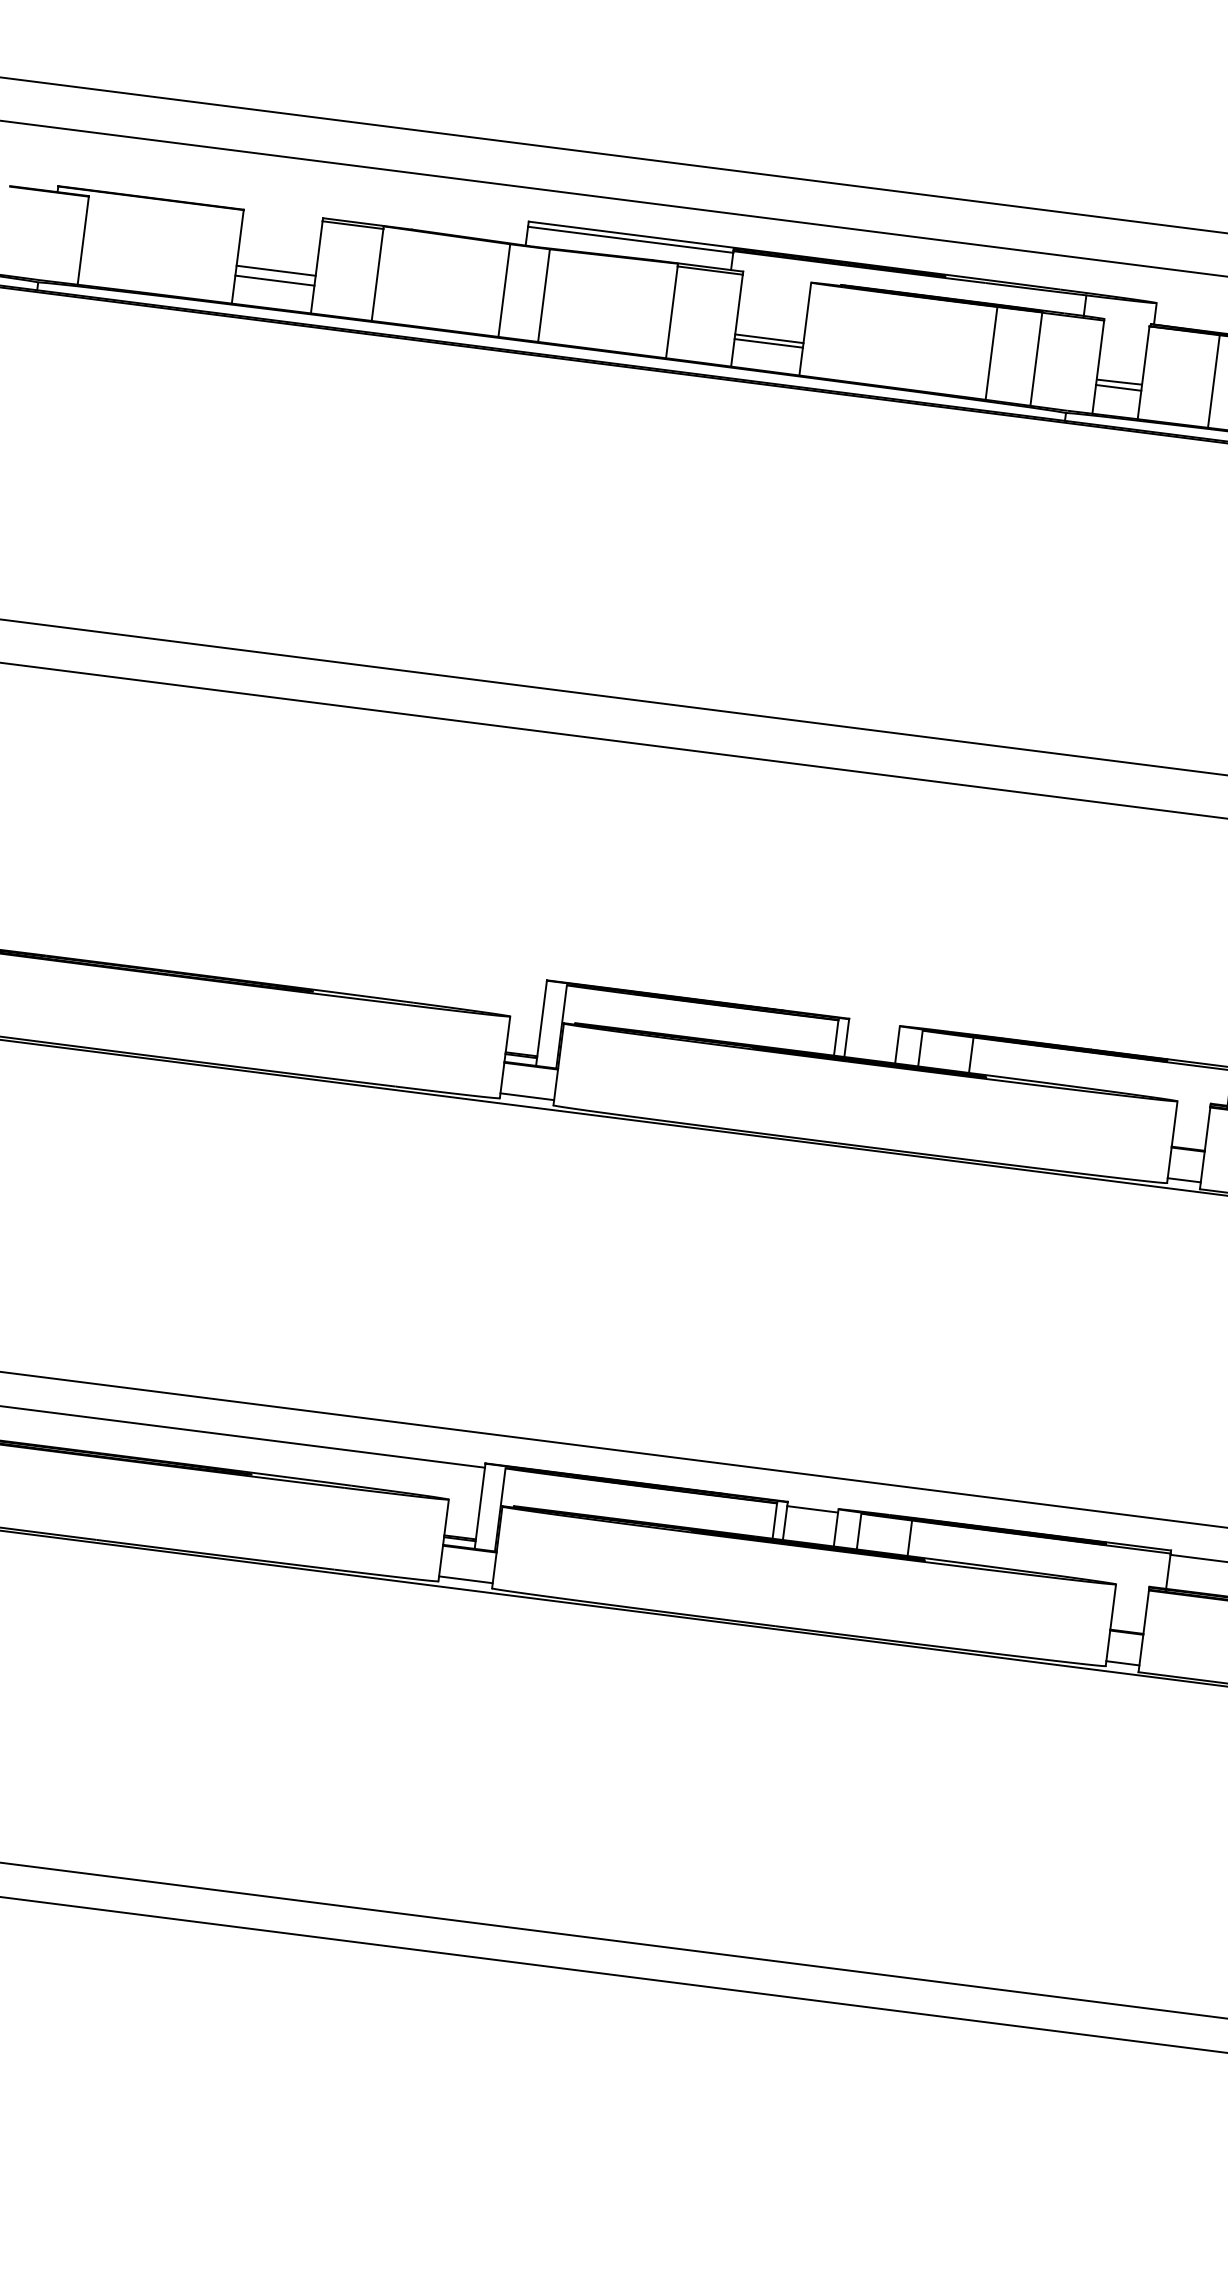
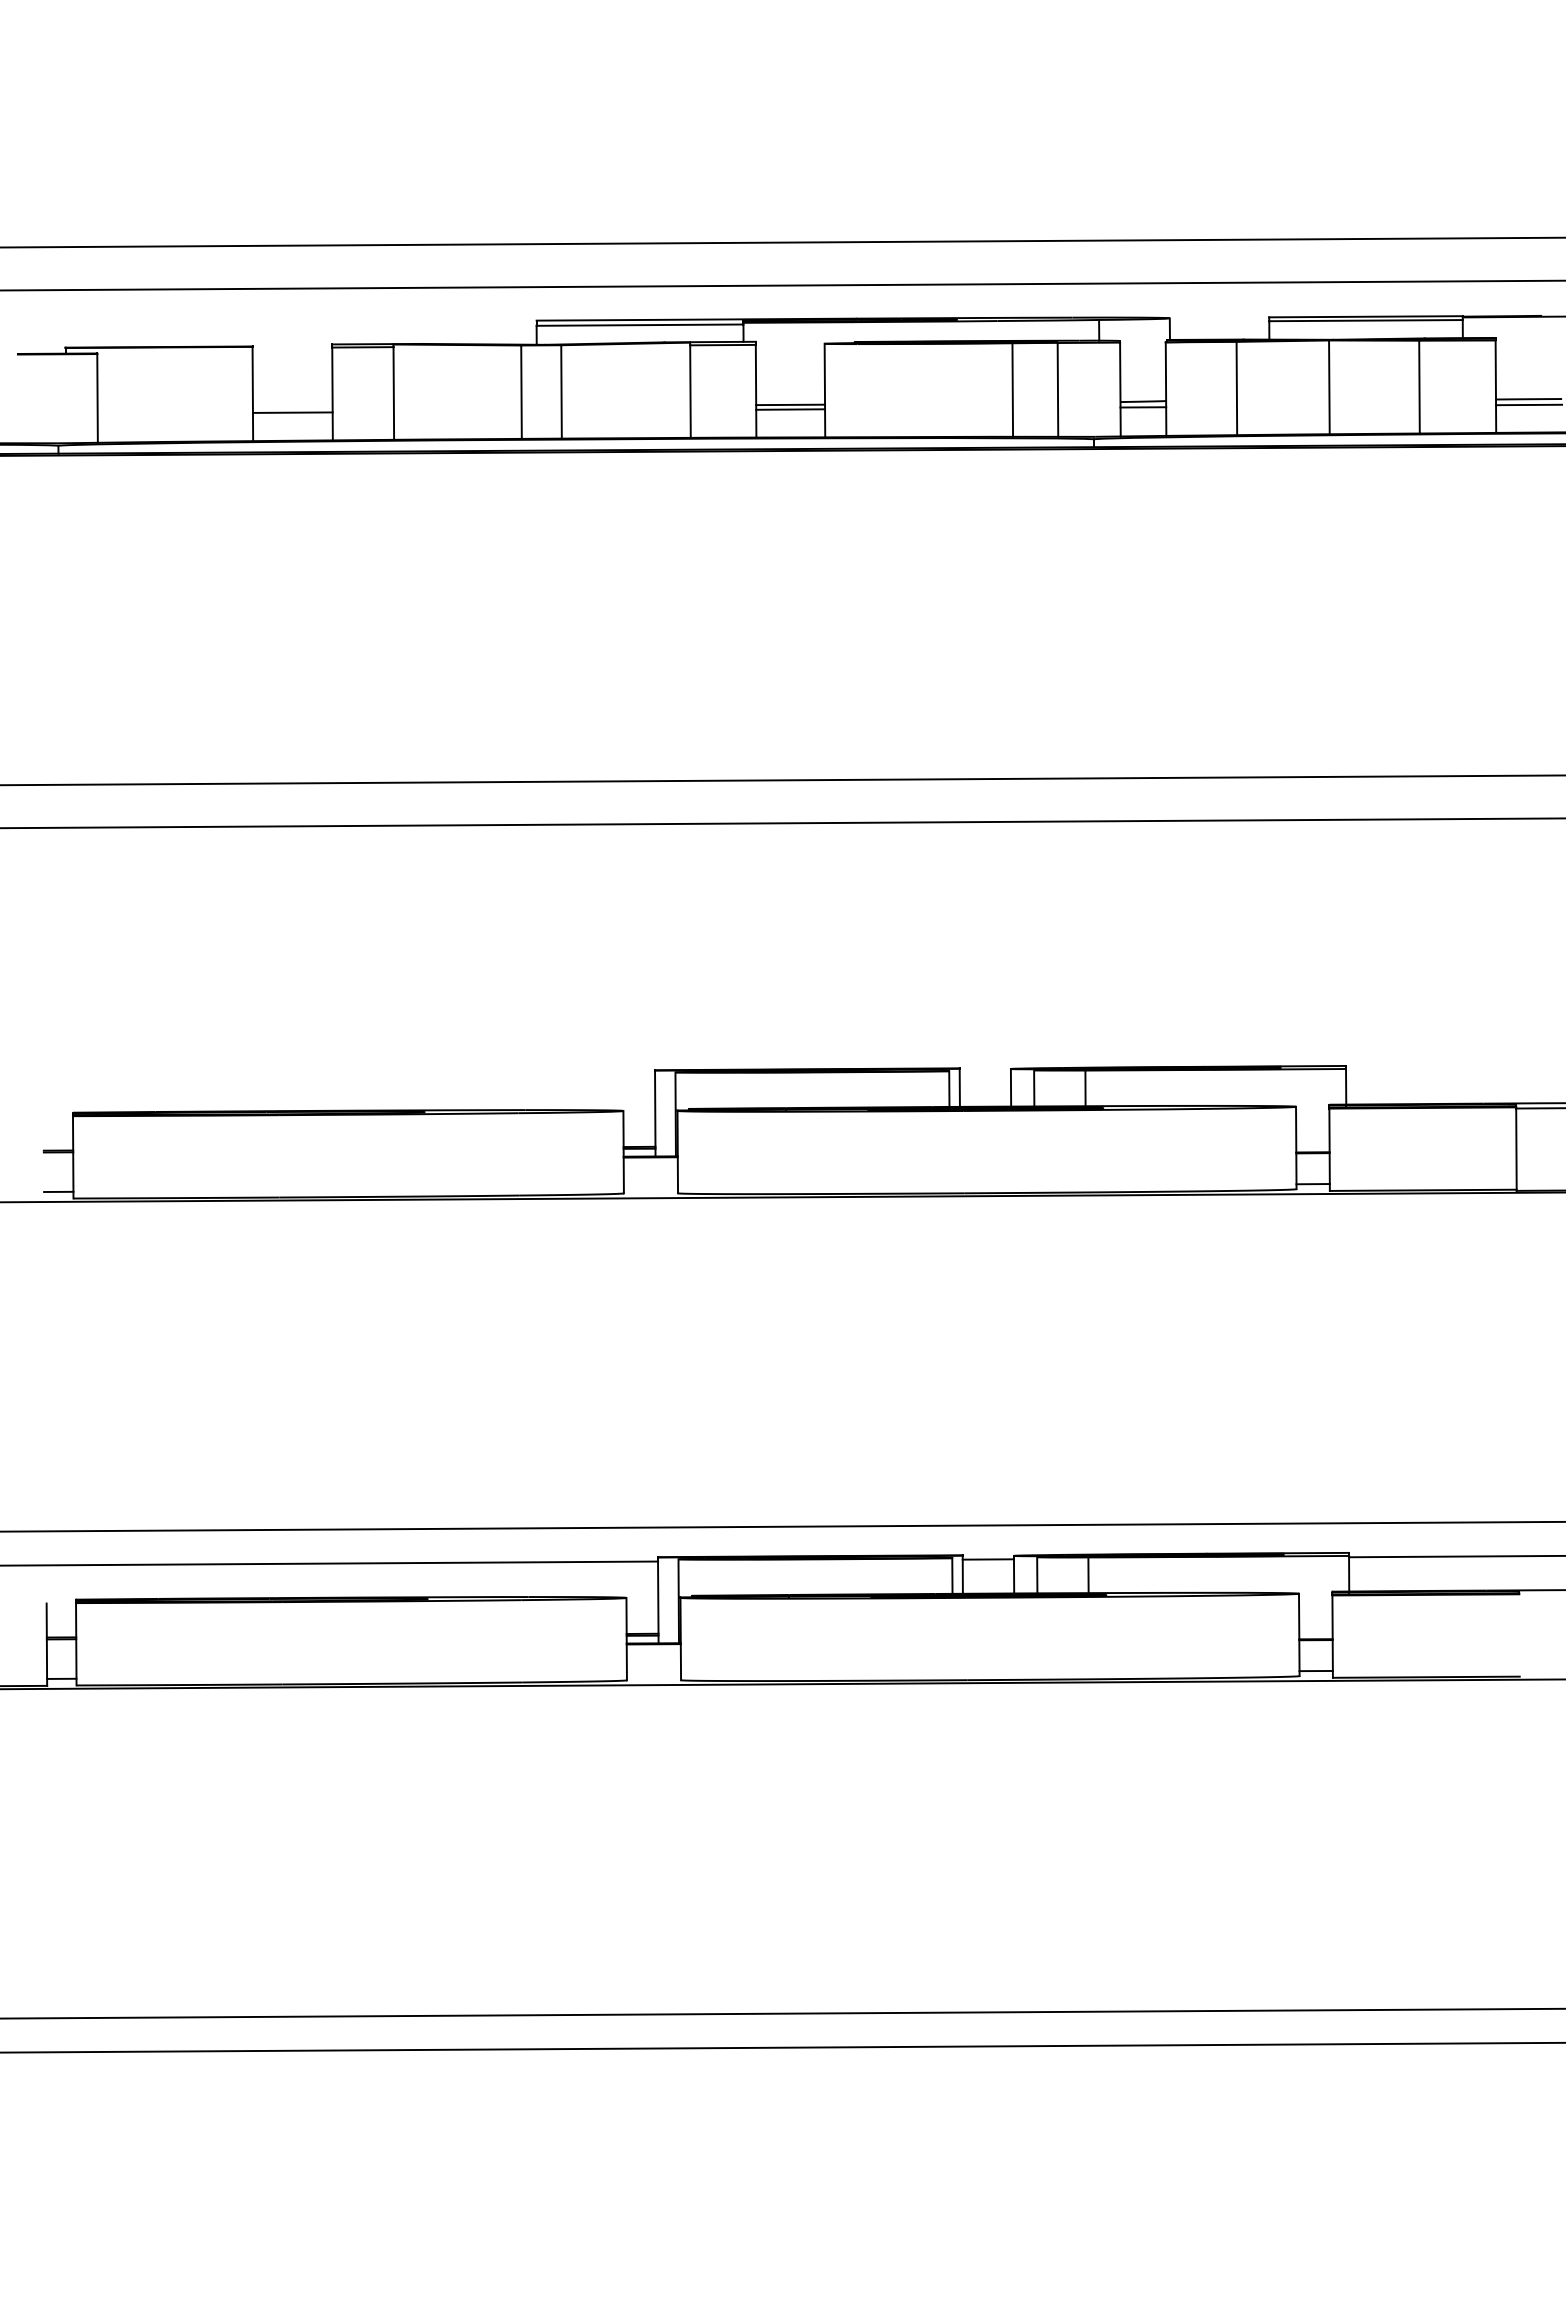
line: (275, 270) -> (292, 402), removed
line: (526, 1096) -> (650, 1188), removed
line: (465, 1580) -> (653, 1675), removed

